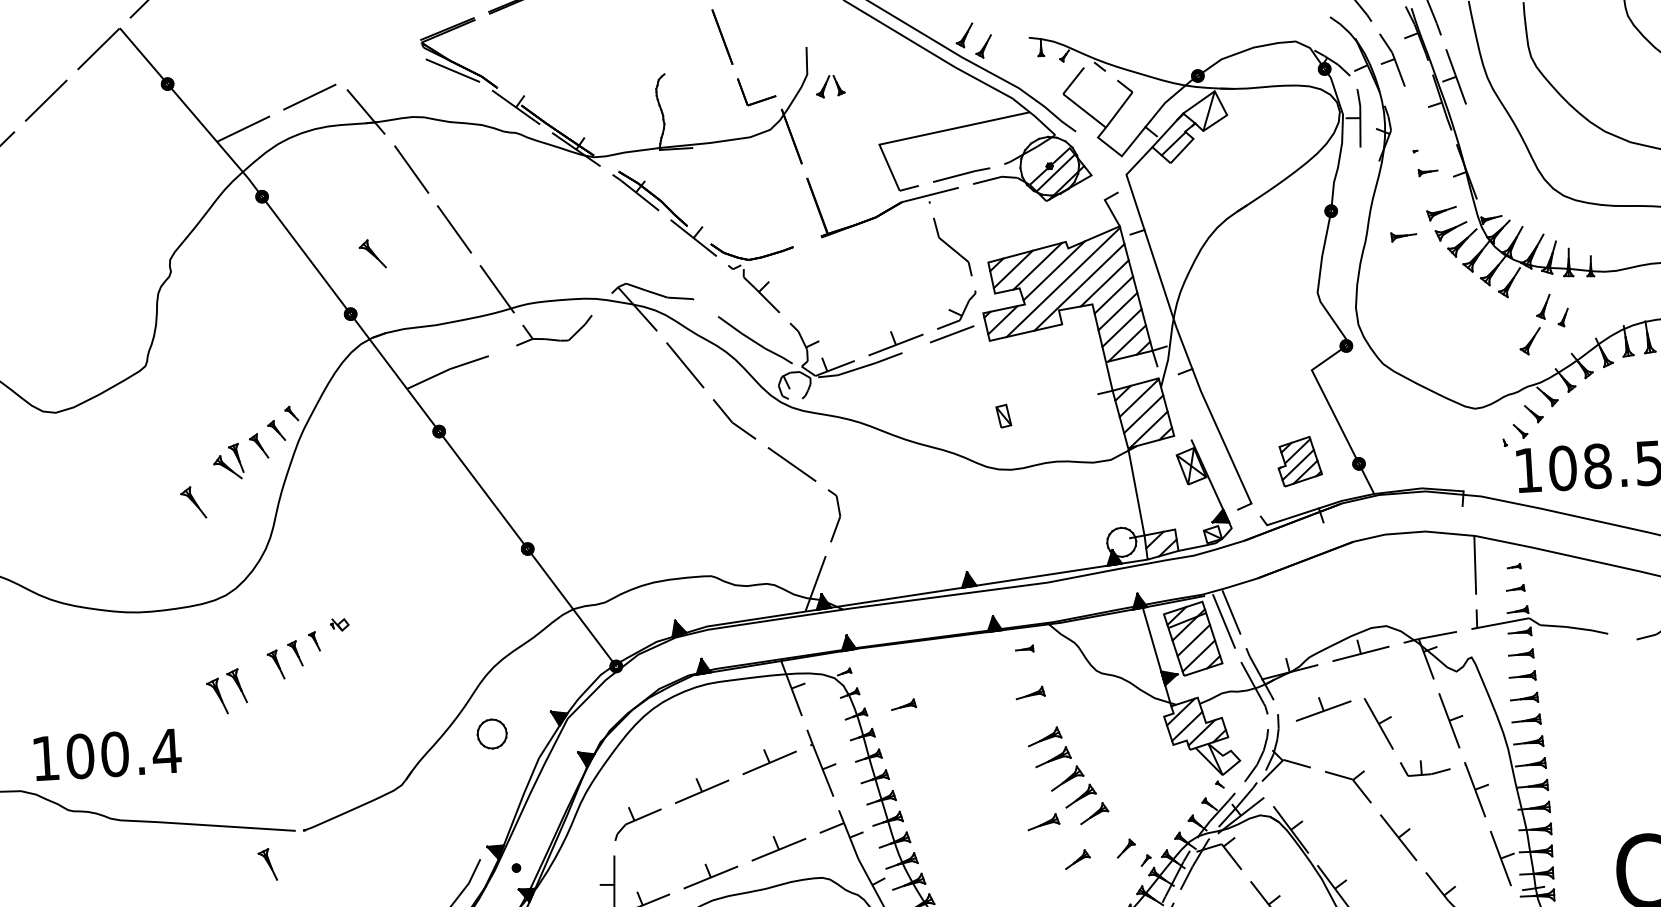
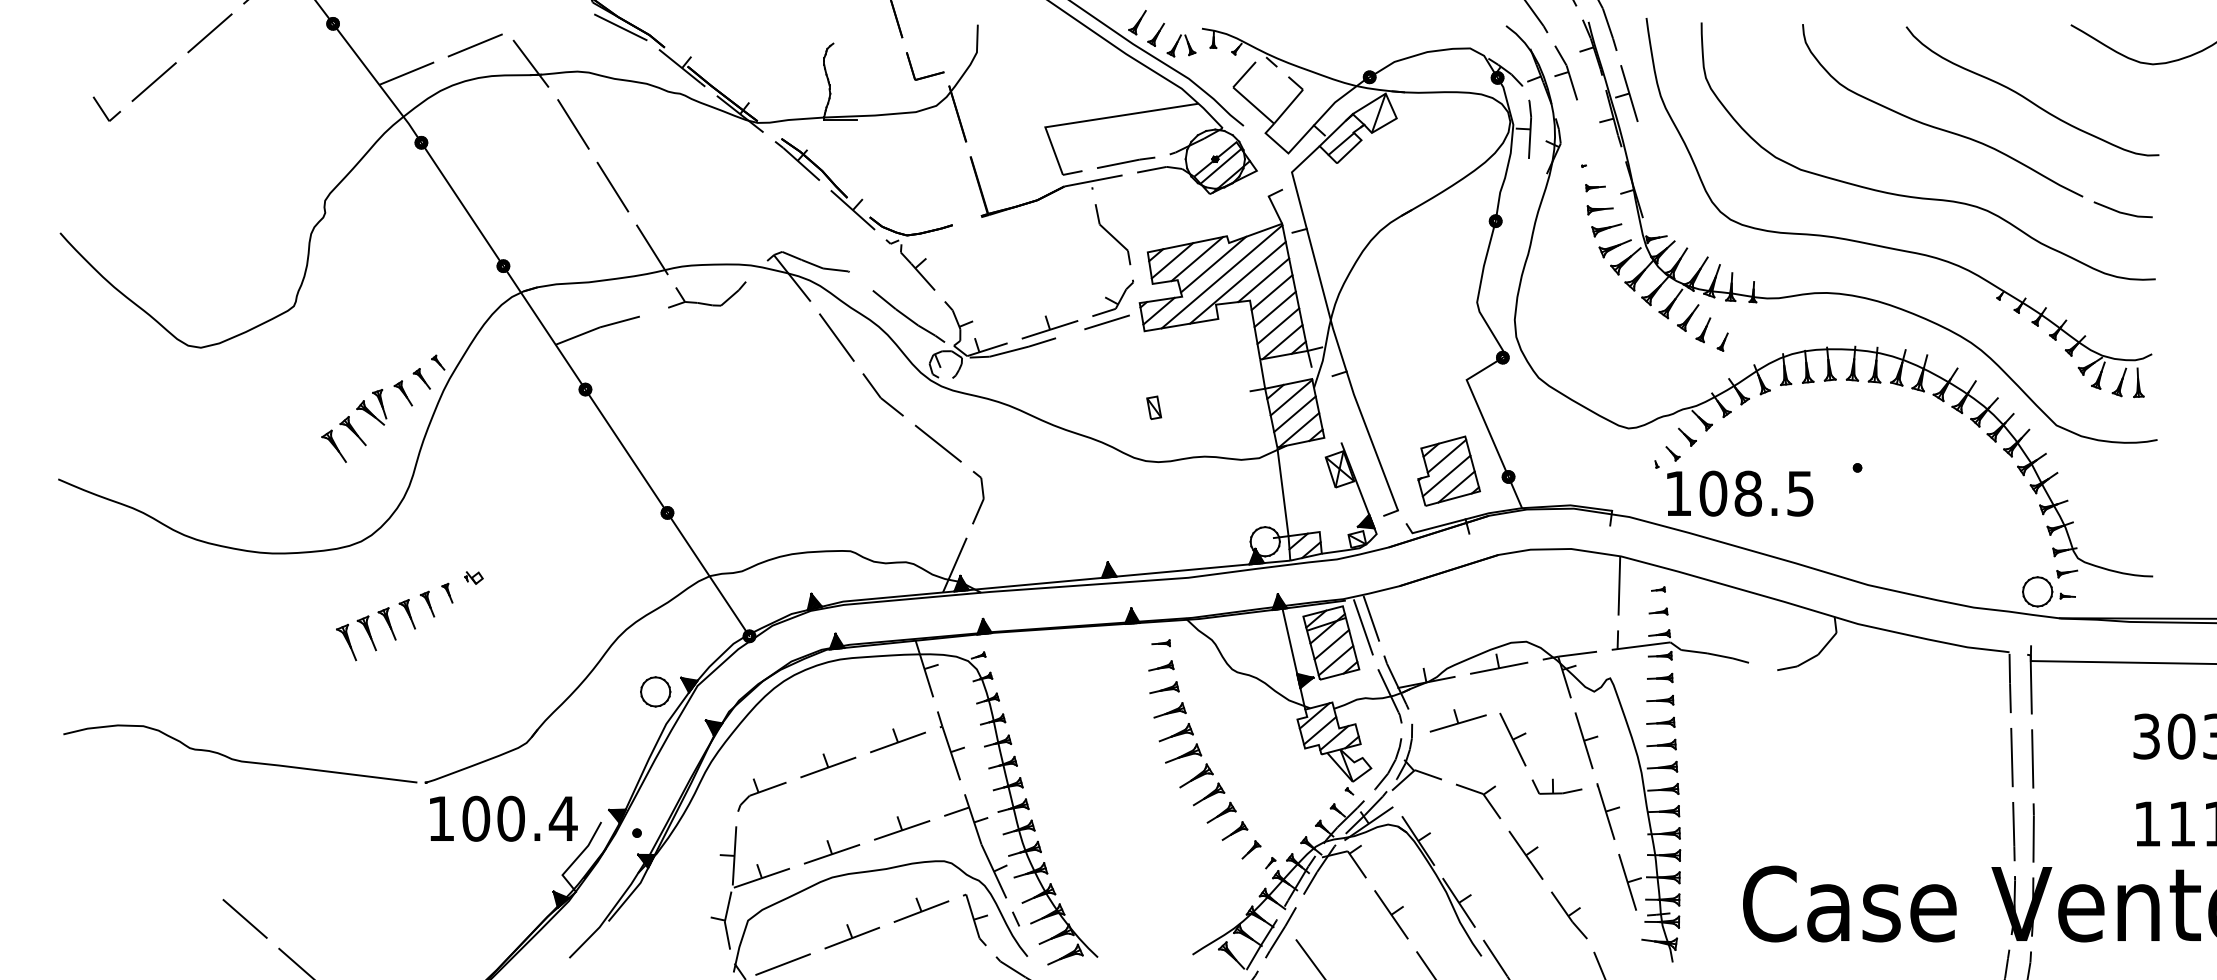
part: (830, 86) -> (1181, 45), moved
part: (1403, 237) -> (1599, 210), moved
part: (372, 254) -> (352, 431), moved
part: (1530, 340) -> (1688, 317), moved
part: (1299, 460) -> (1448, 470), size x1.43
part: (903, 704) -> (1161, 665), moved
part: (492, 733) -> (655, 691), moved
text: (107, 754) -> (503, 818), moved
part: (1043, 822) -> (1169, 710), moved
part: (1077, 858) -> (1234, 830), moved
part: (267, 864) -> (386, 623), moved

